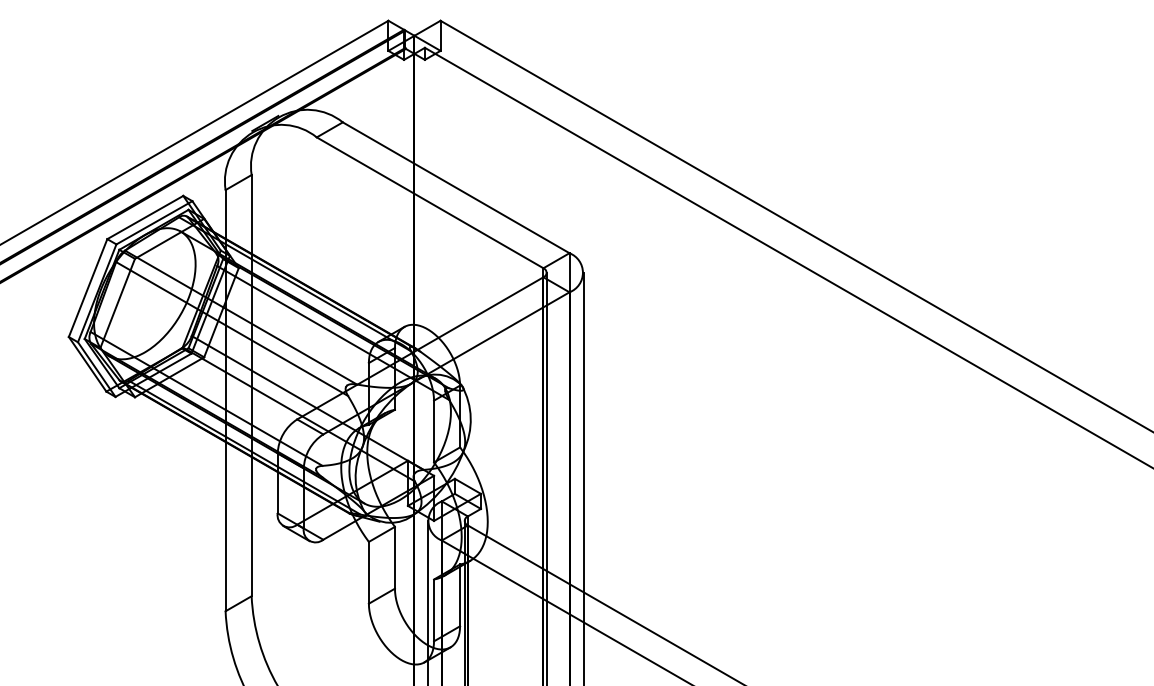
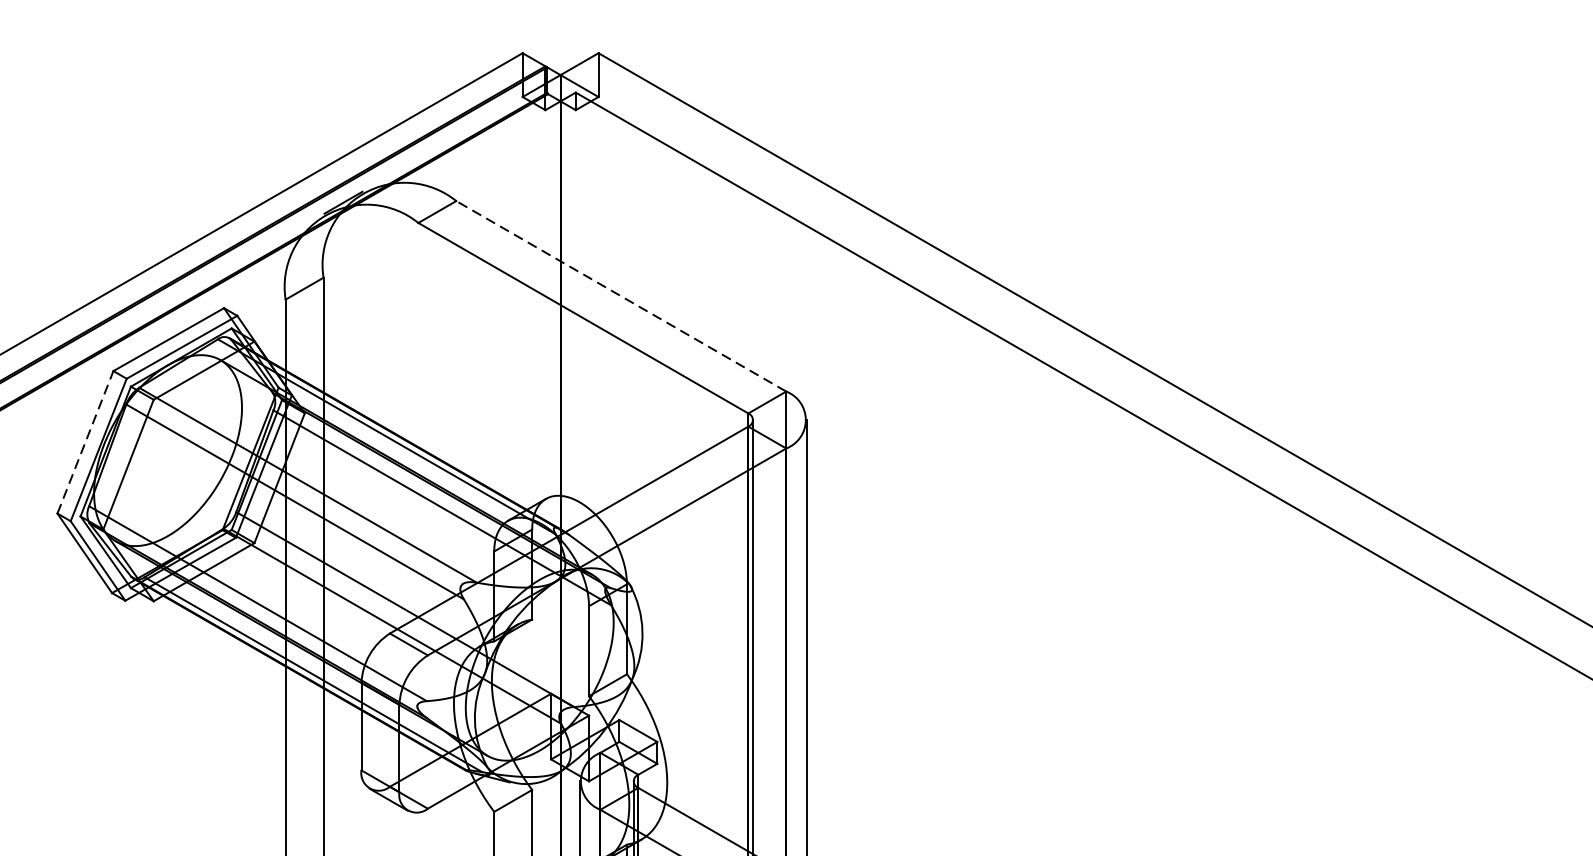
line: (456, 187) -> (621, 295), solid -> dashed
line: (88, 288) -> (86, 442), solid -> dashed

